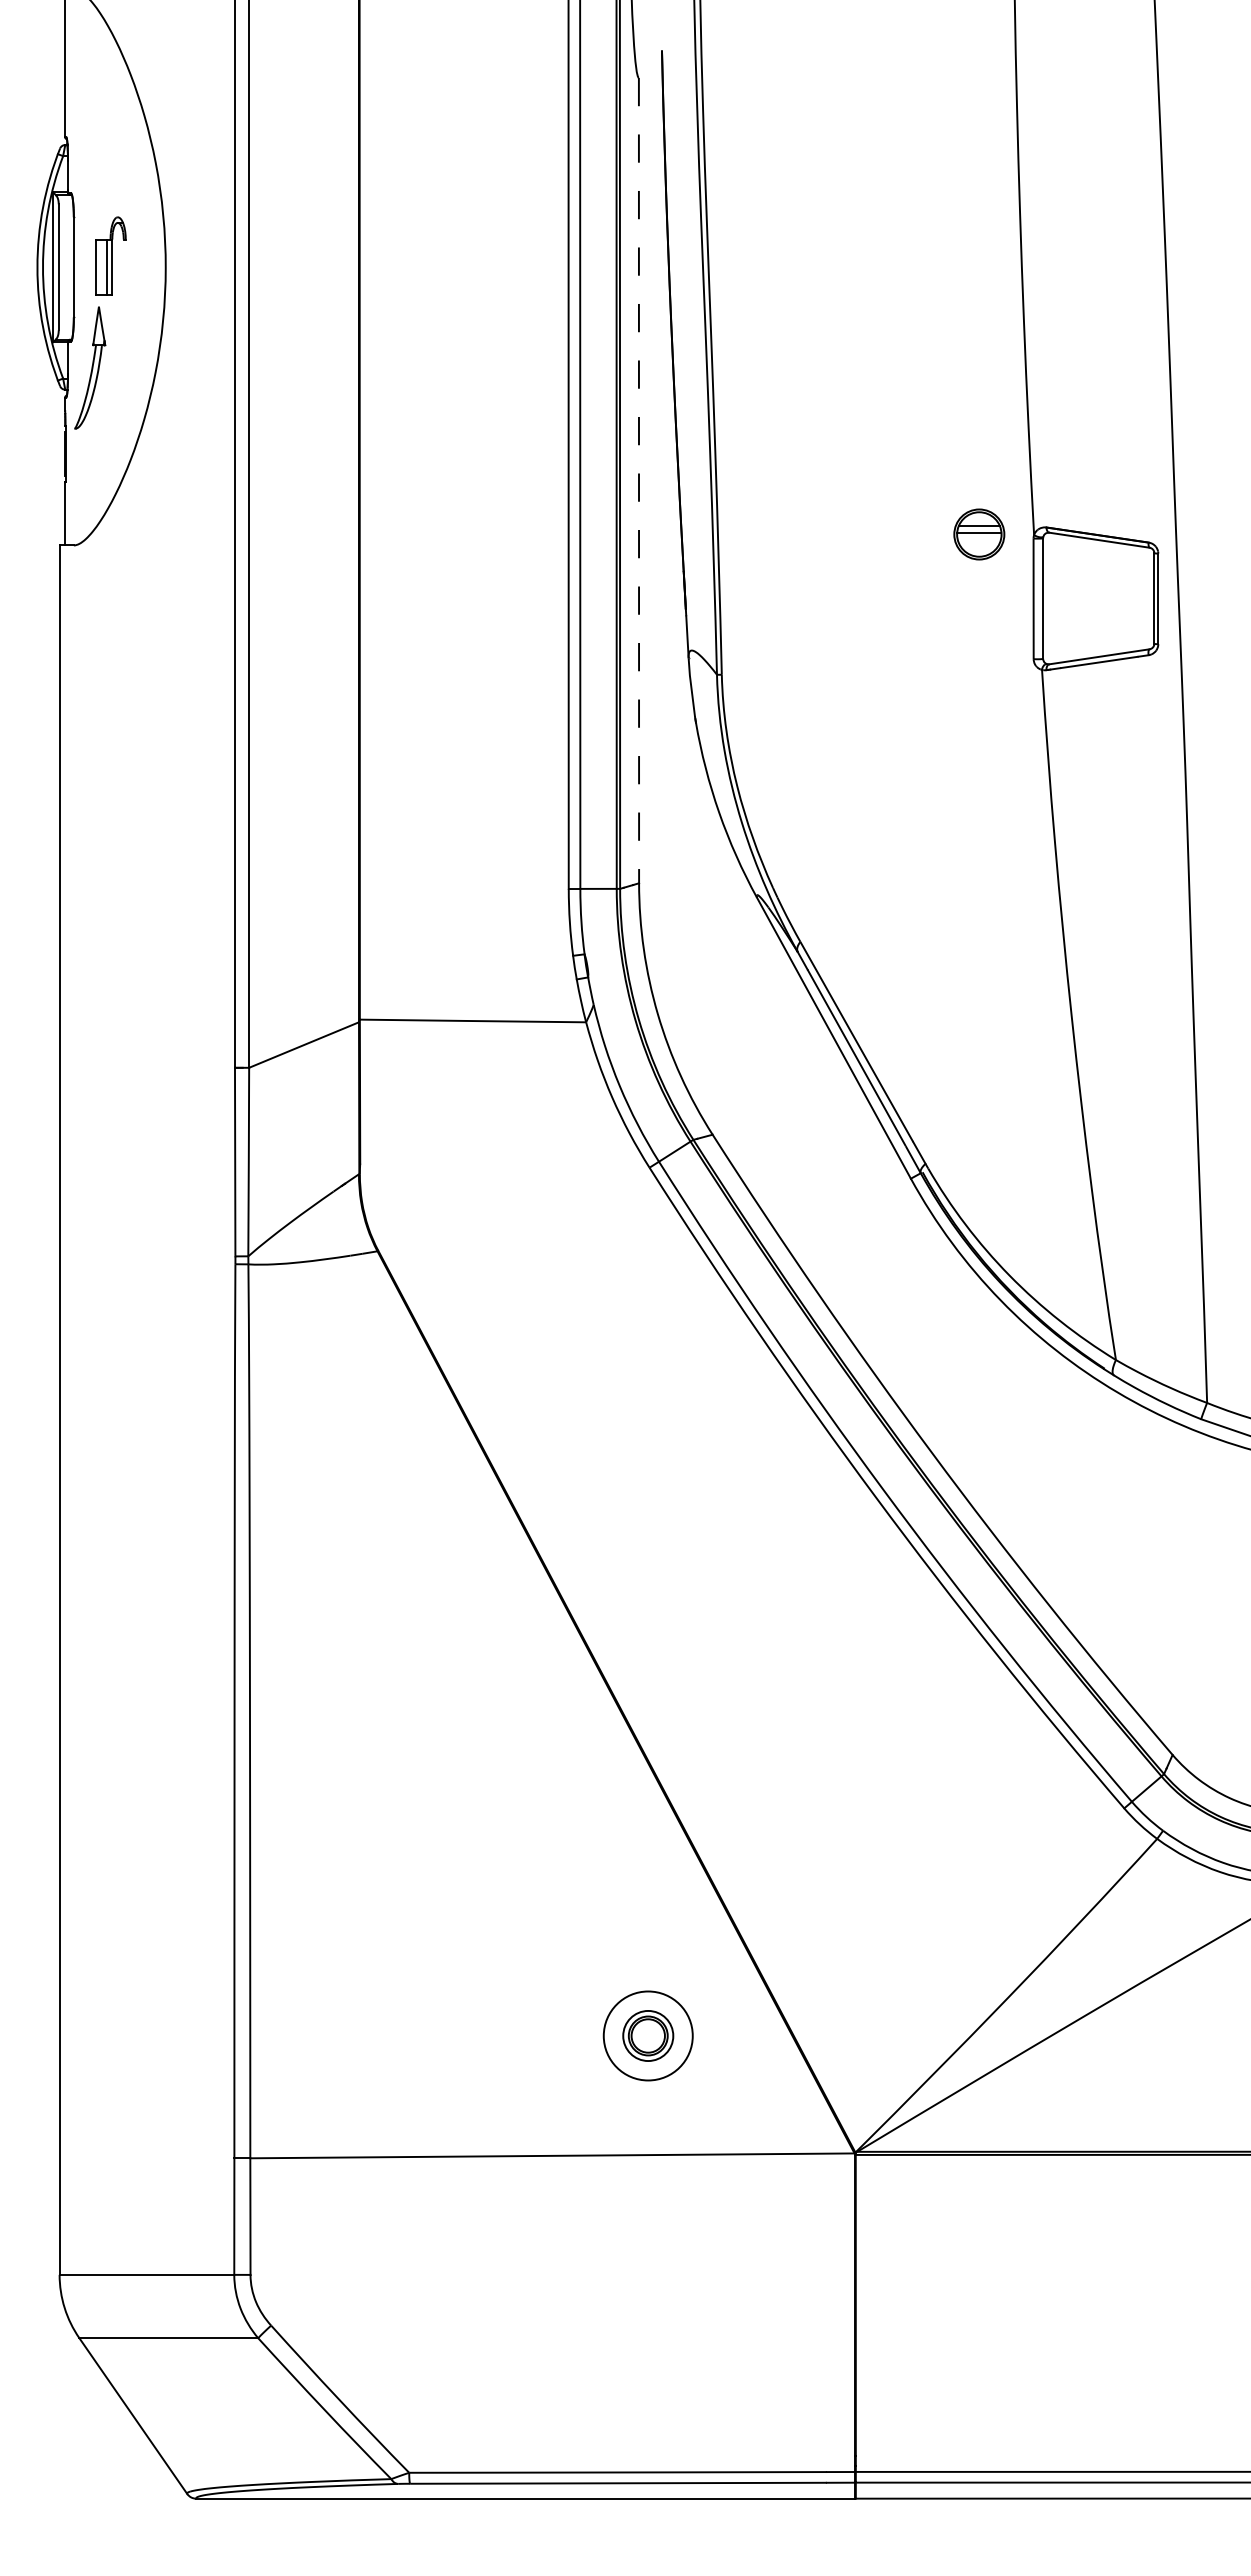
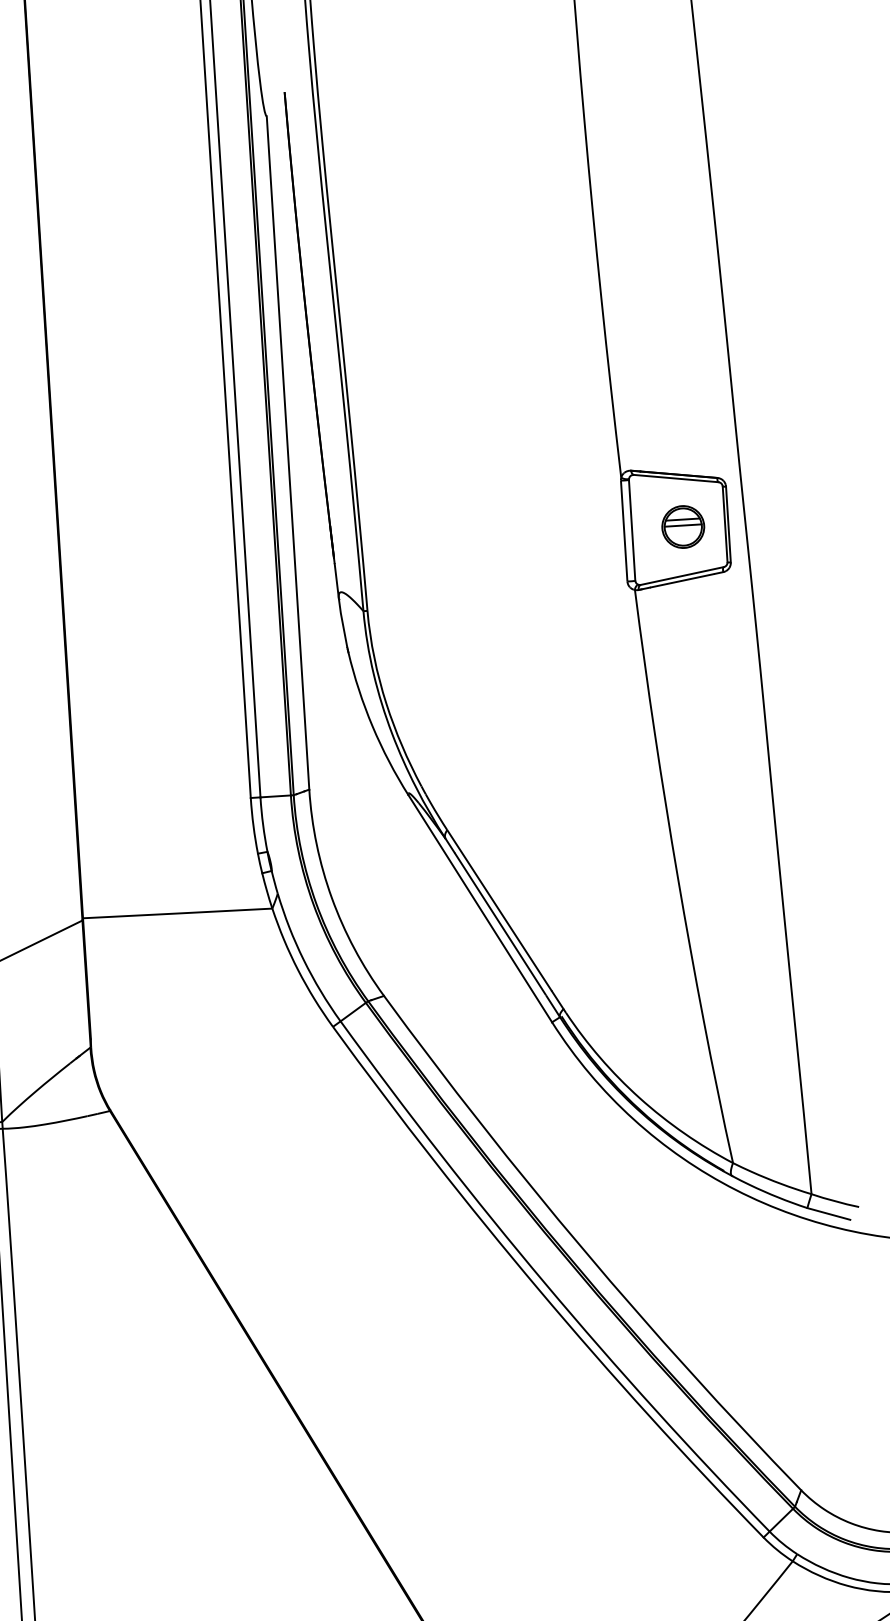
line: (639, 480) -> (288, 452), dashed -> solid
part: (979, 534) -> (683, 527), moved

